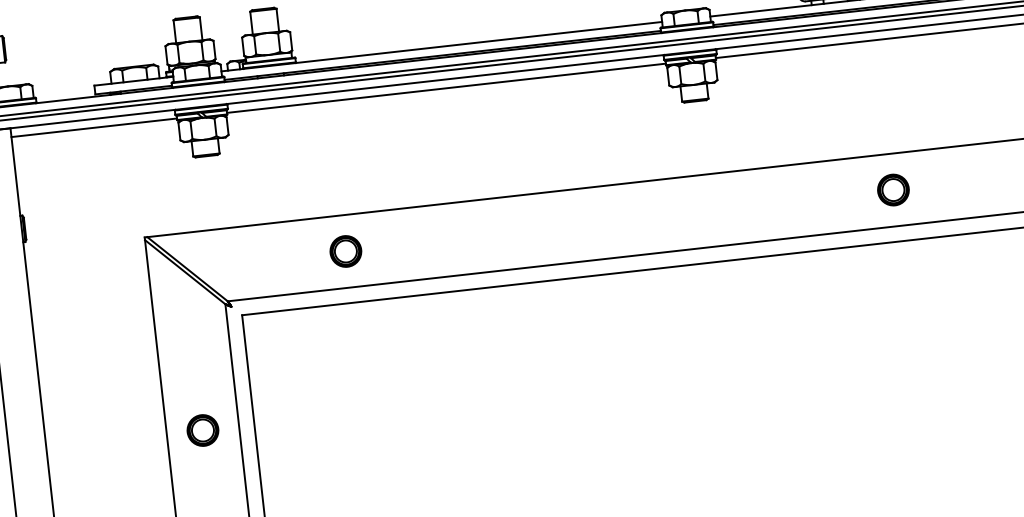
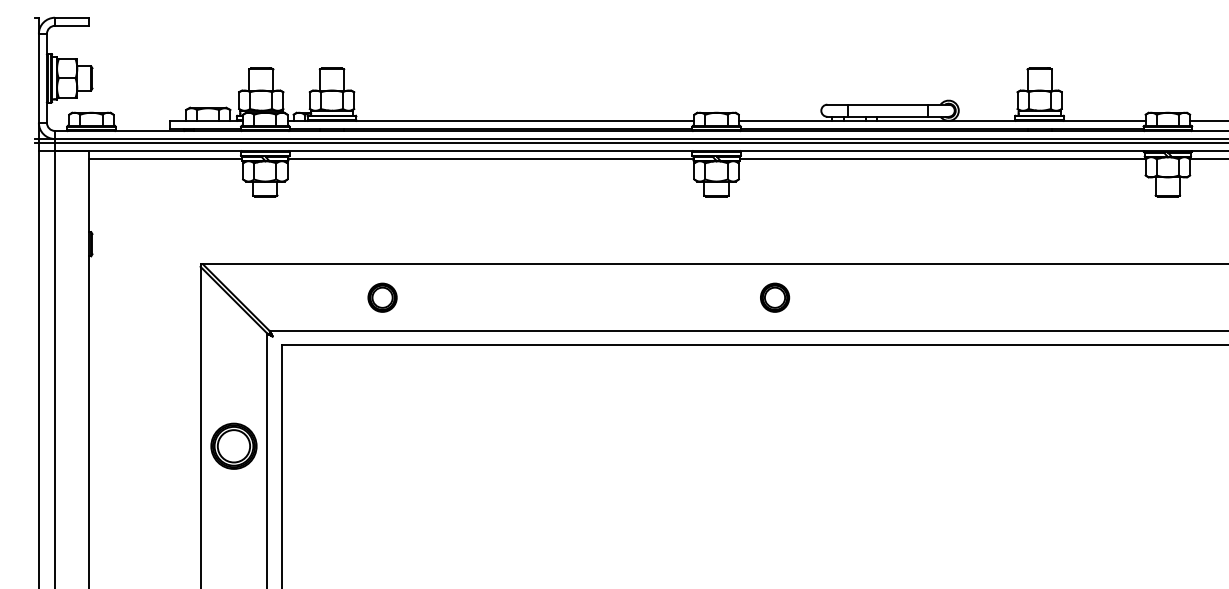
part: (893, 189) -> (775, 297), moved
part: (202, 430) -> (233, 446), size x1.6

